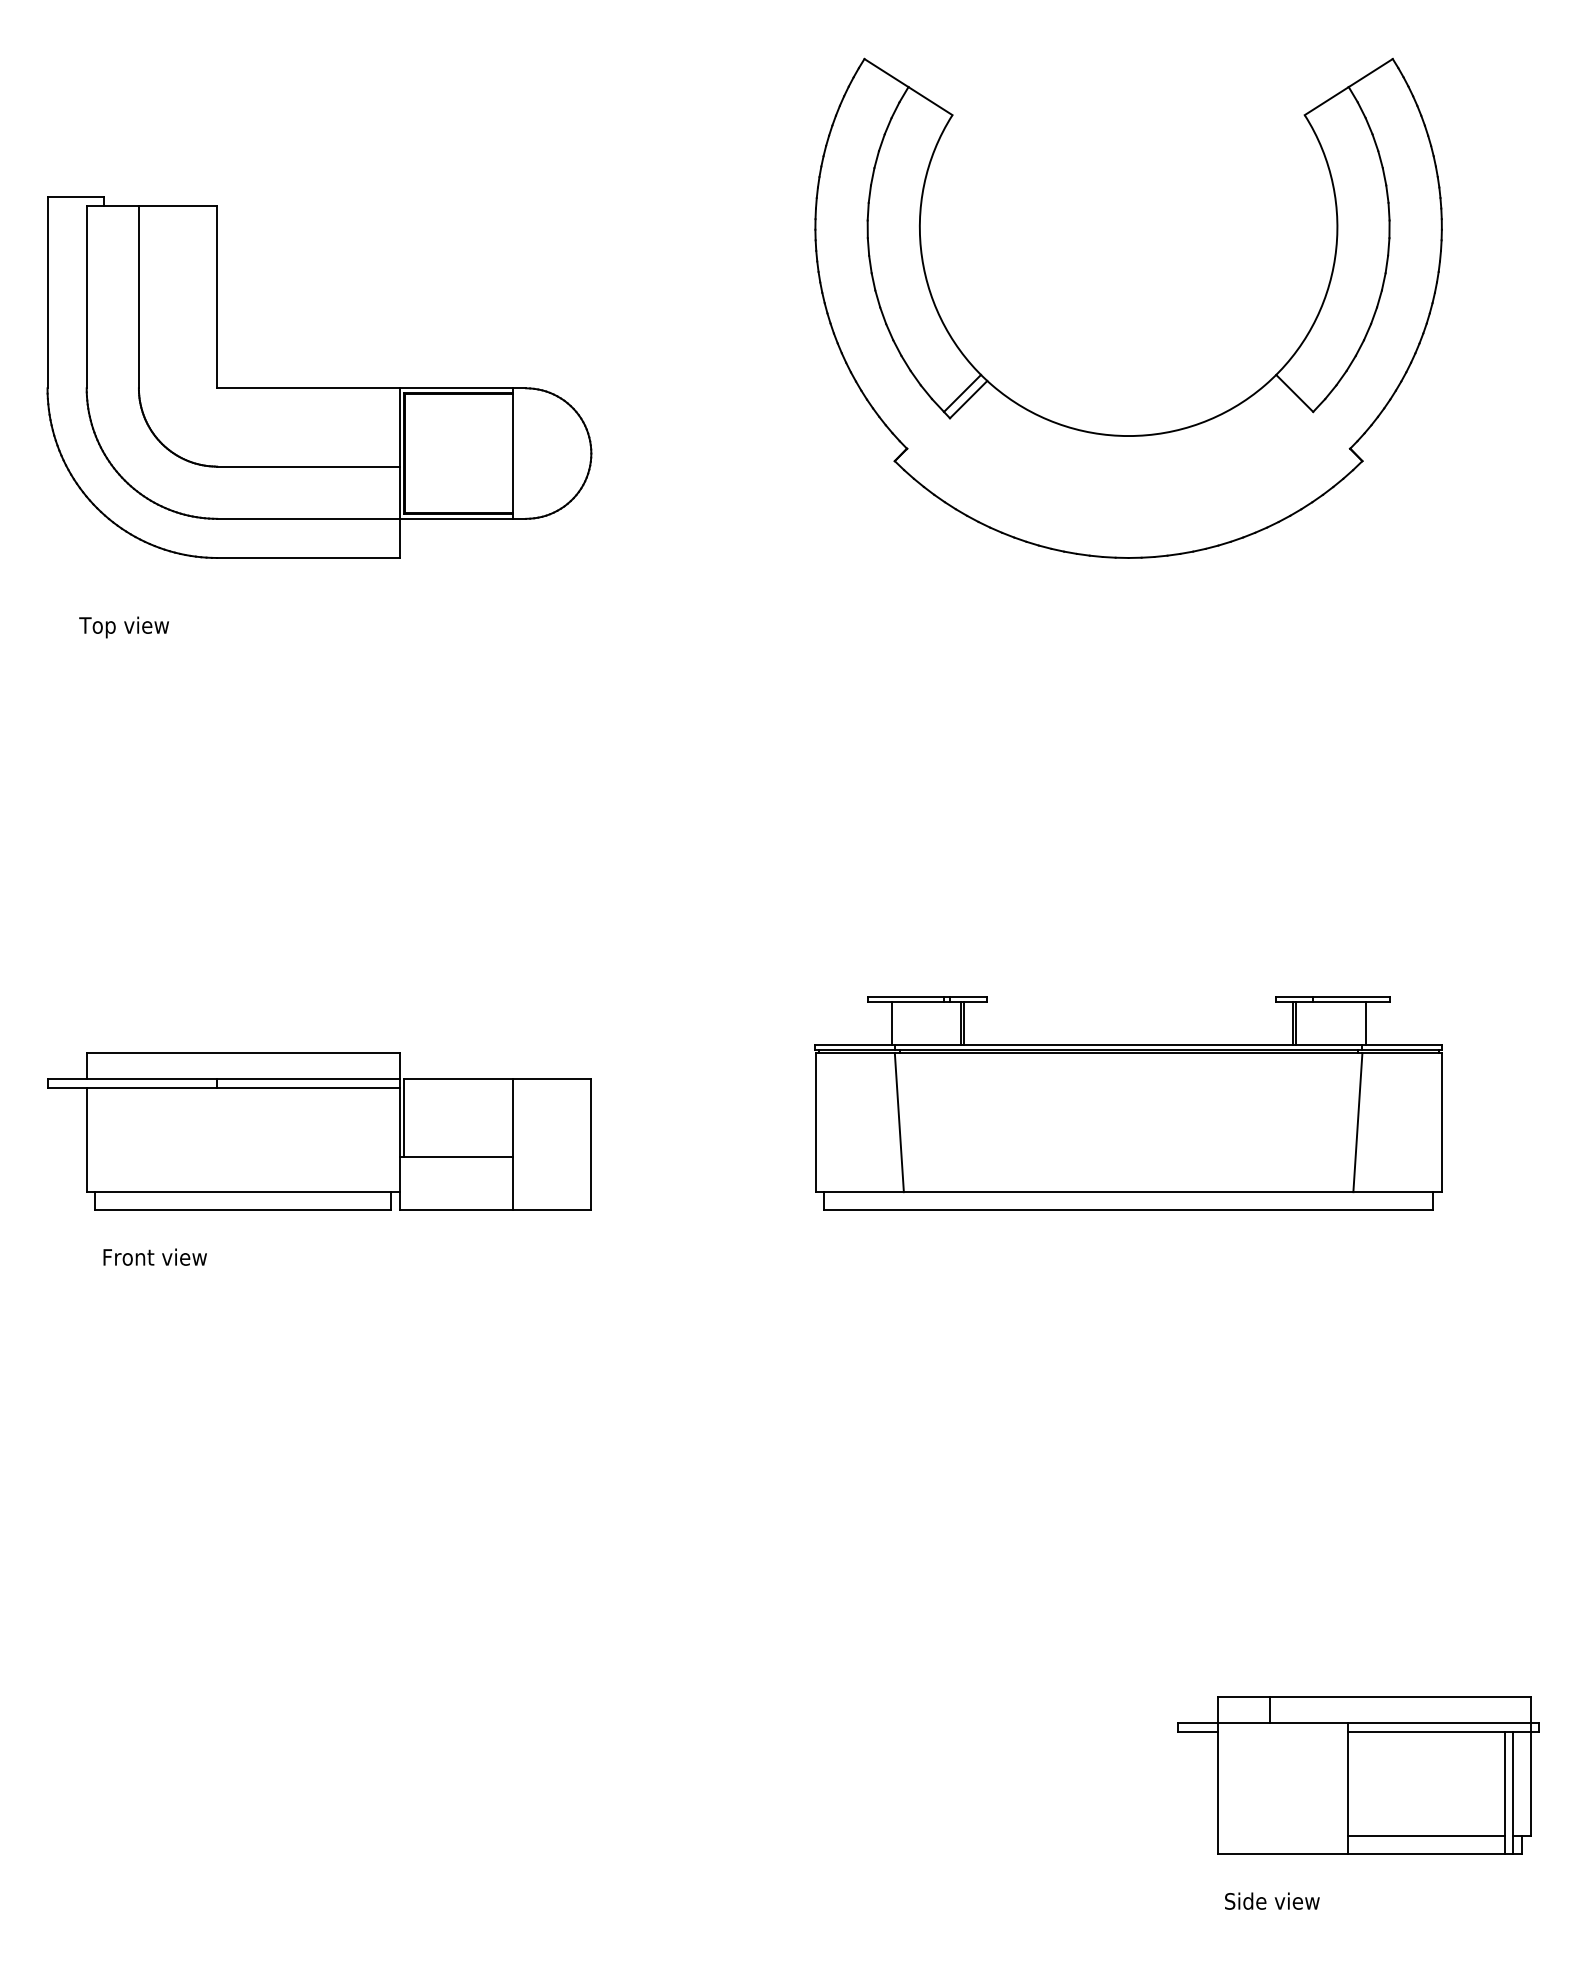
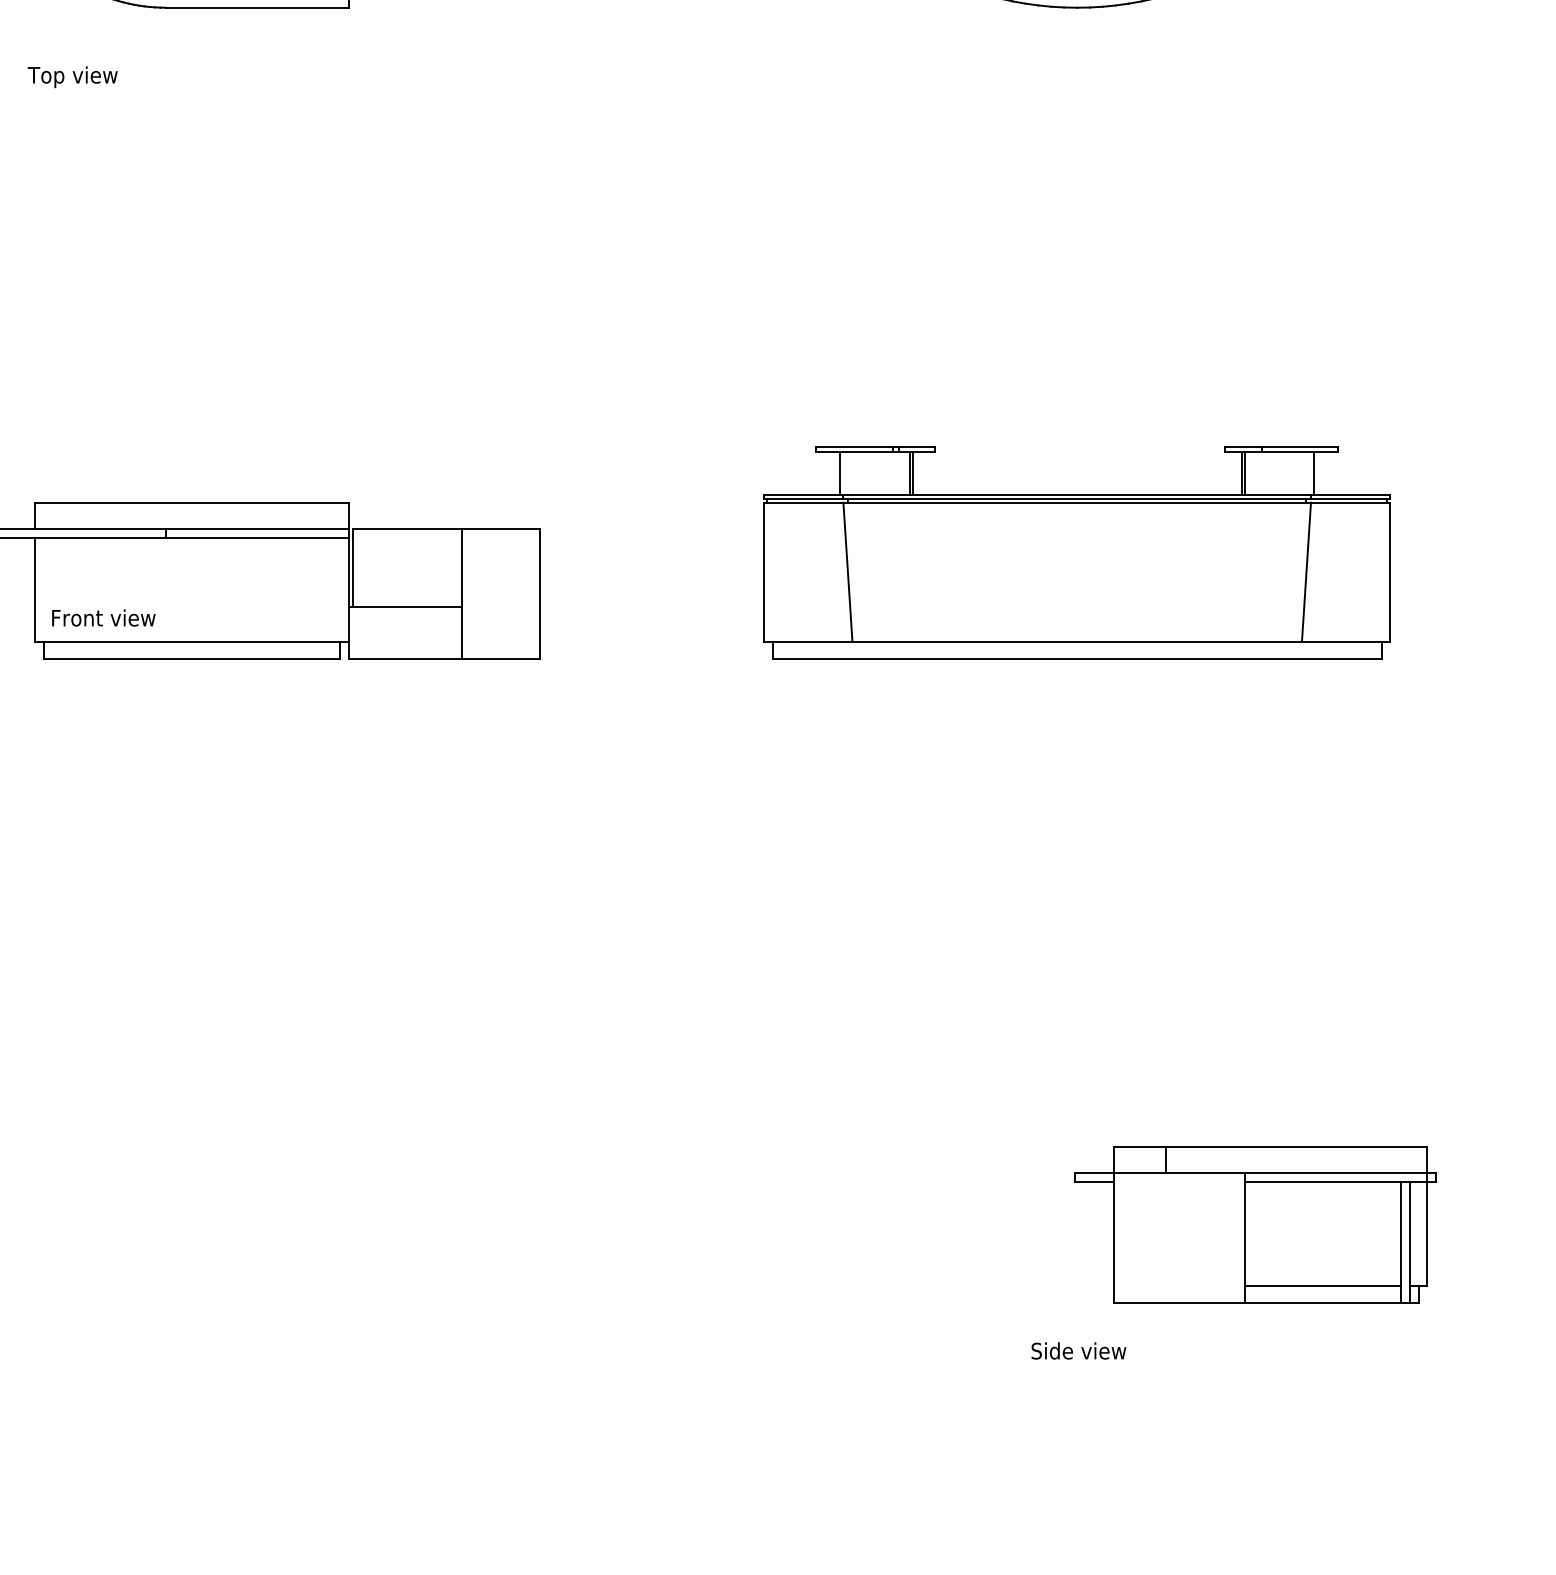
text: (154, 1256) -> (103, 617), moved
part: (1358, 1775) -> (1255, 1225), moved
text: (1272, 1900) -> (1079, 1350), moved

